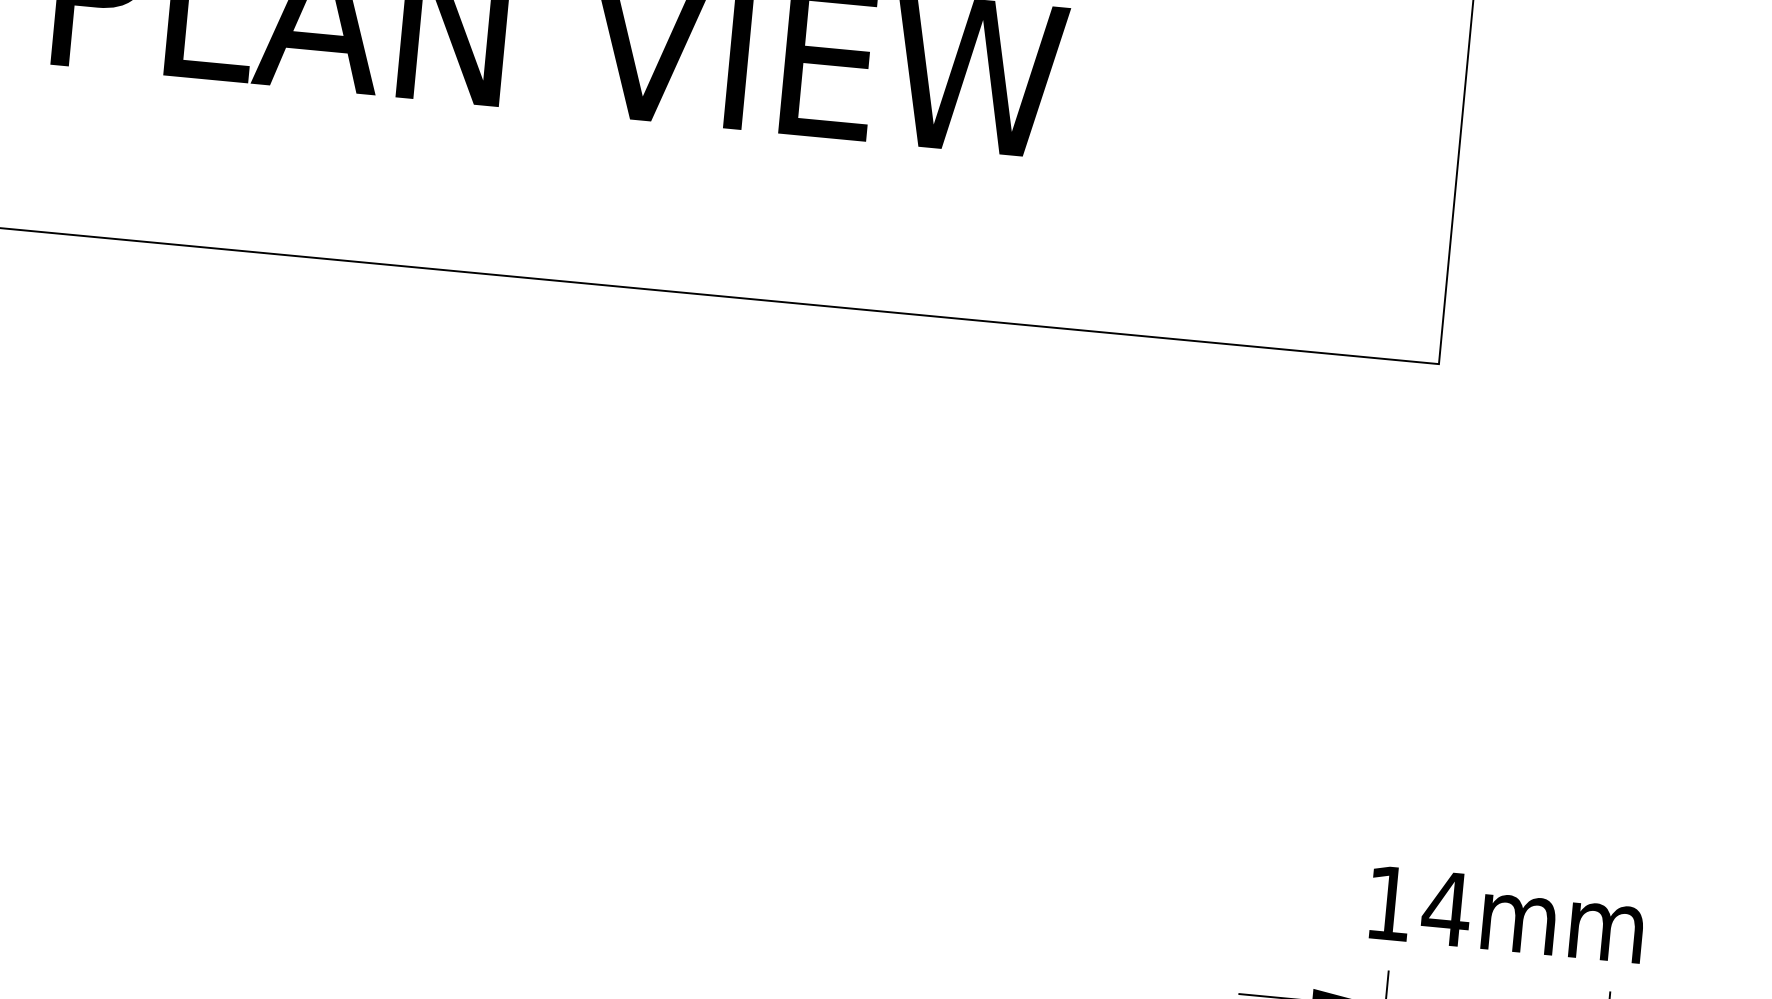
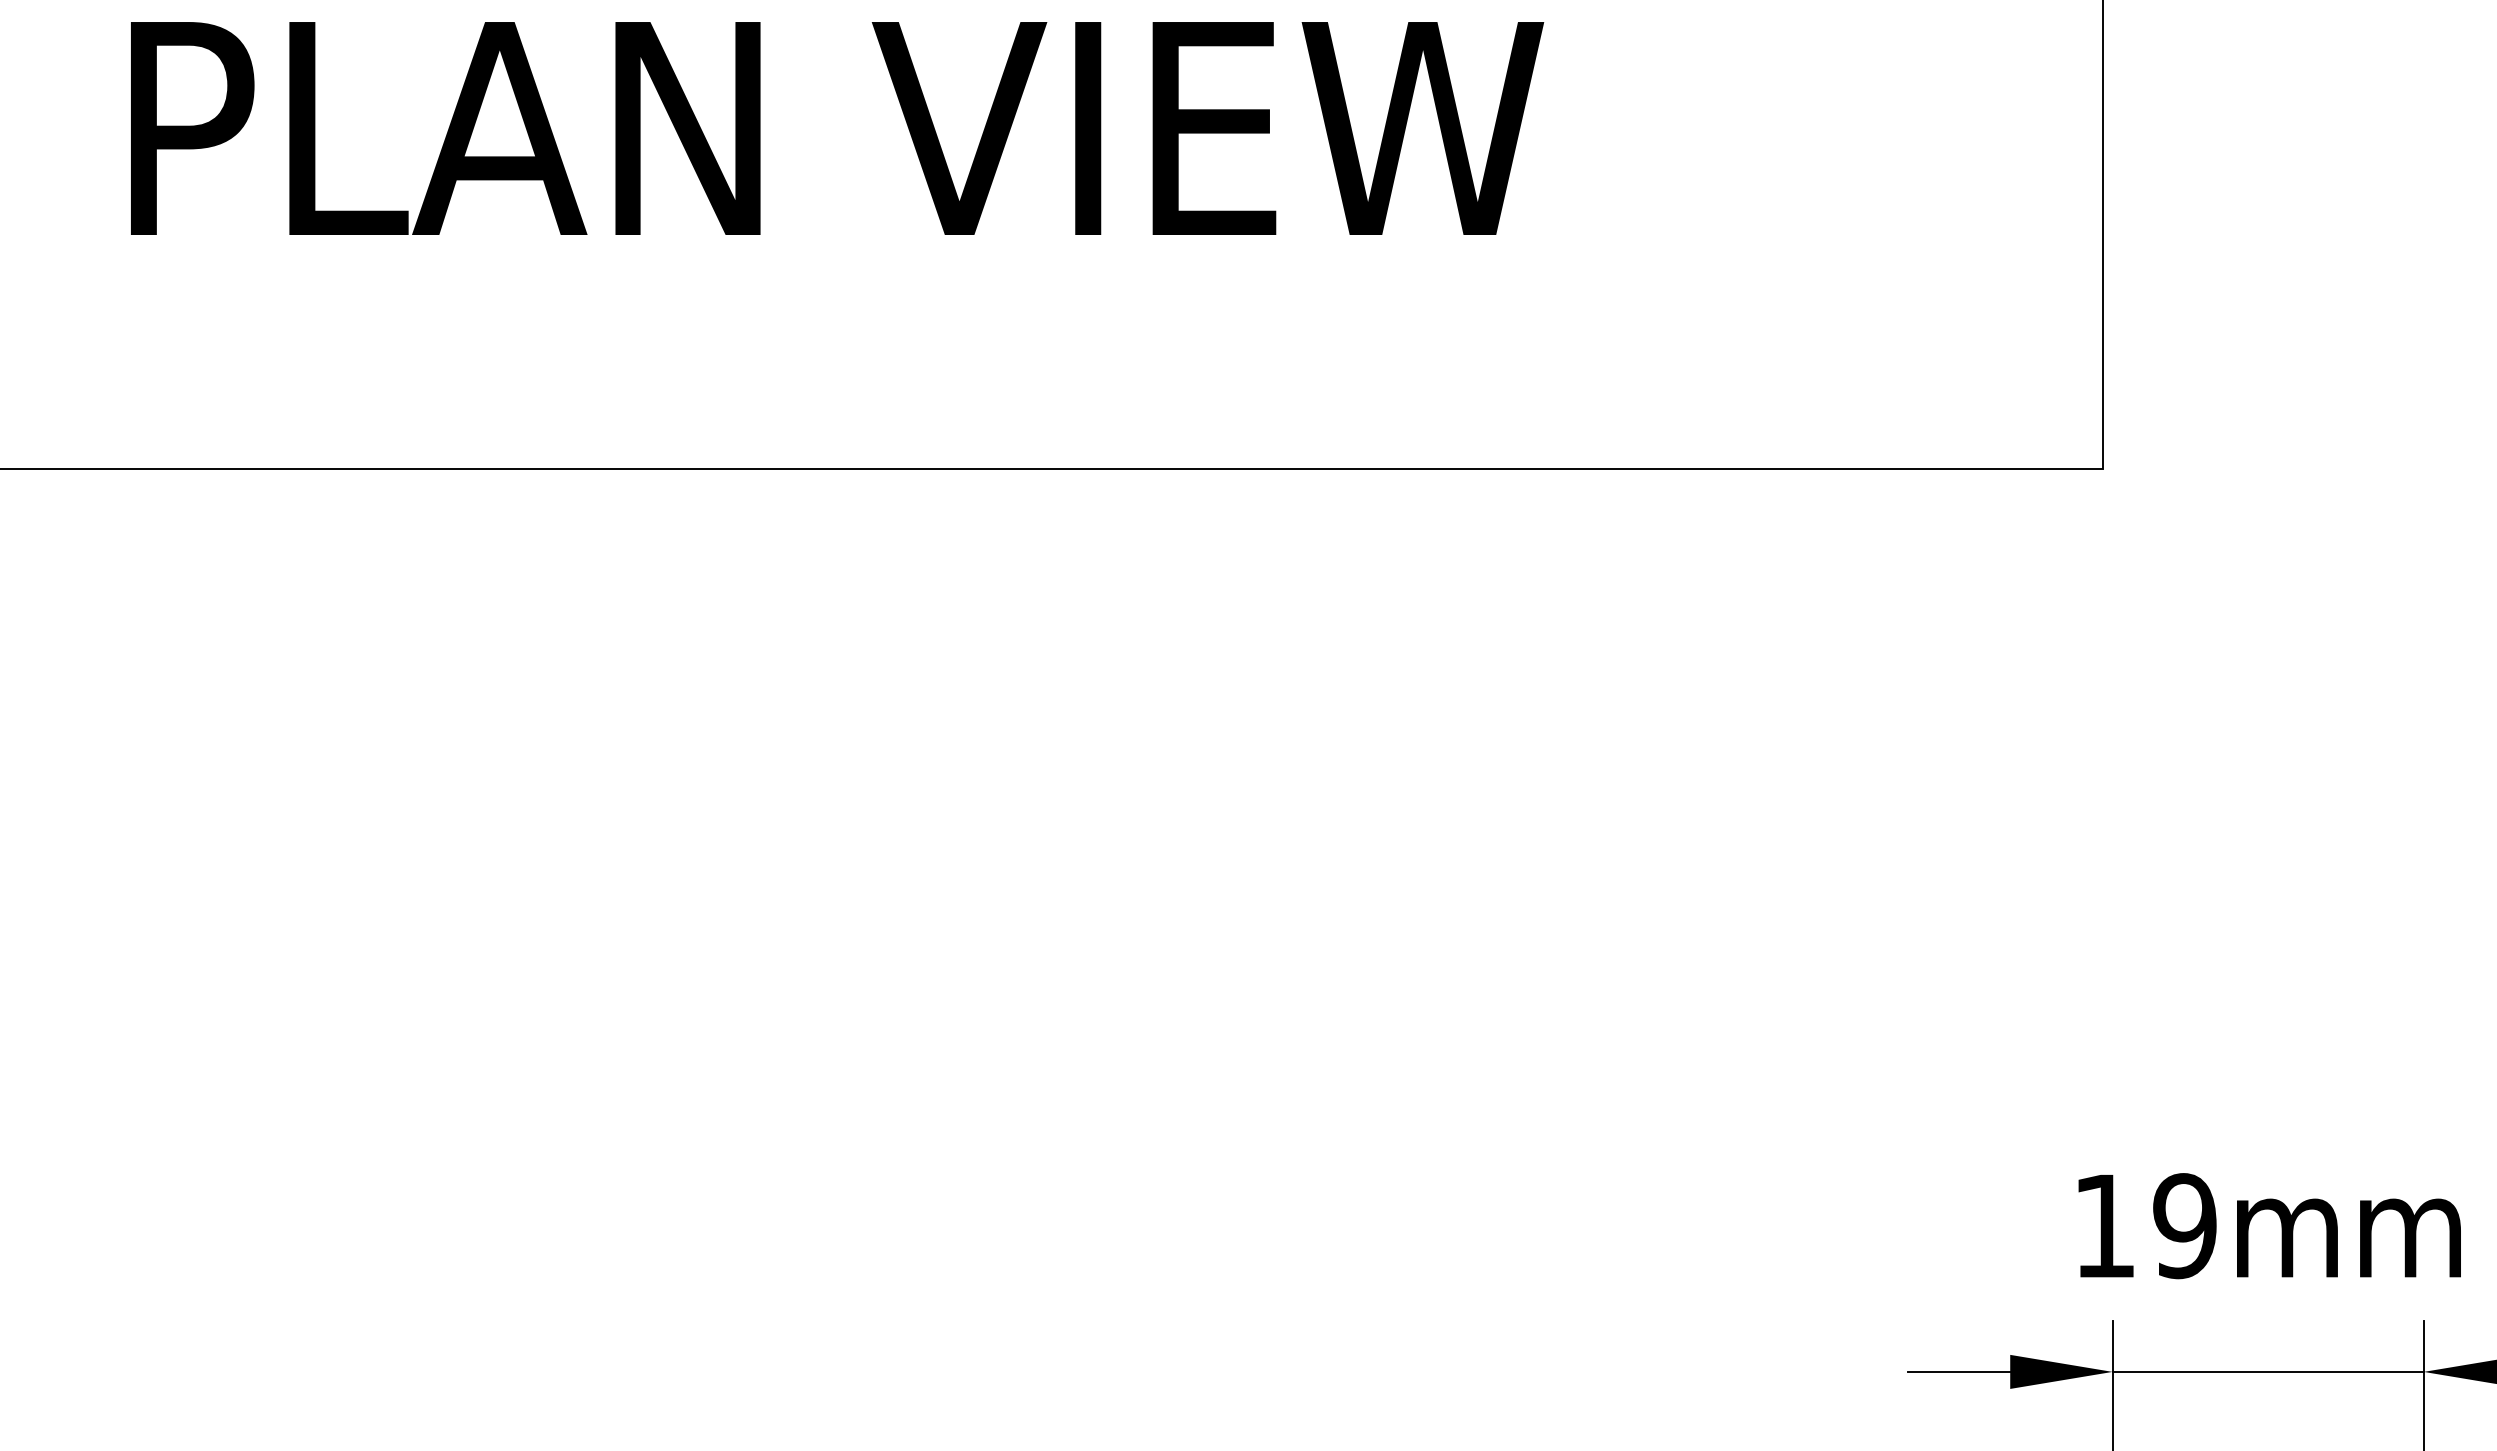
text: (1446, 909) -> (2184, 1226), 14mm -> 19mm

